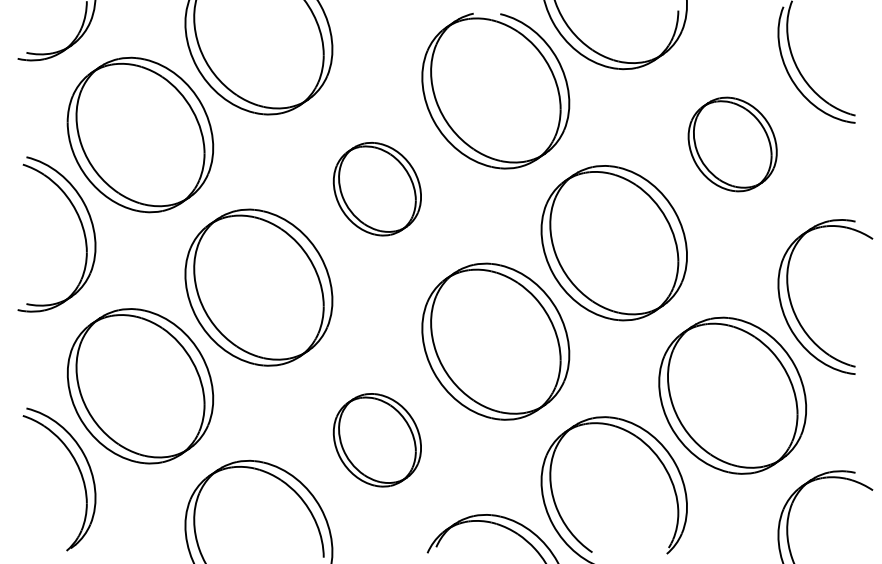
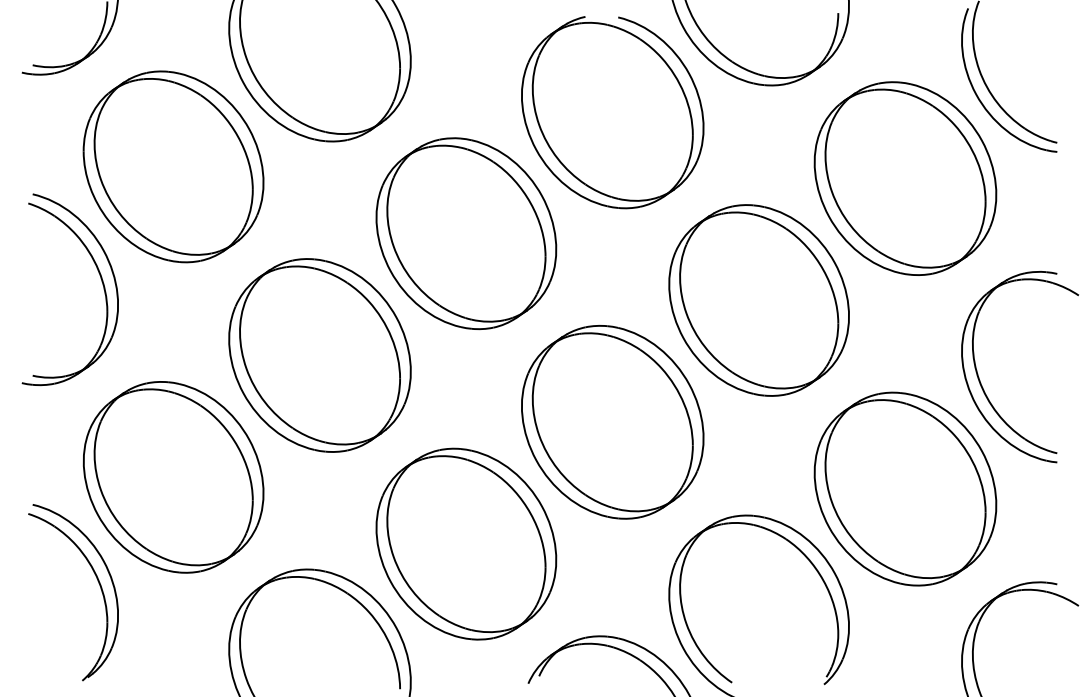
part: (732, 144) -> (905, 178), size x1.67
part: (377, 188) -> (466, 233), size x1.67
part: (377, 439) -> (466, 543), size x1.67

